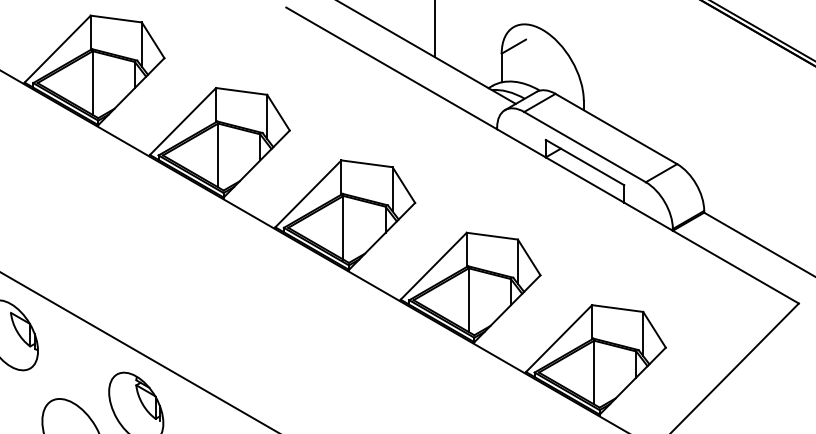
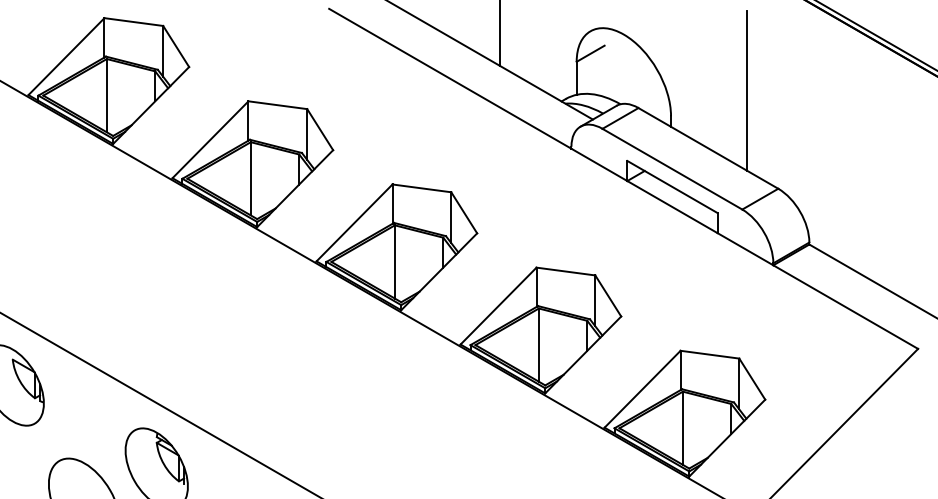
line: (650, 78) -> (747, 90), added

